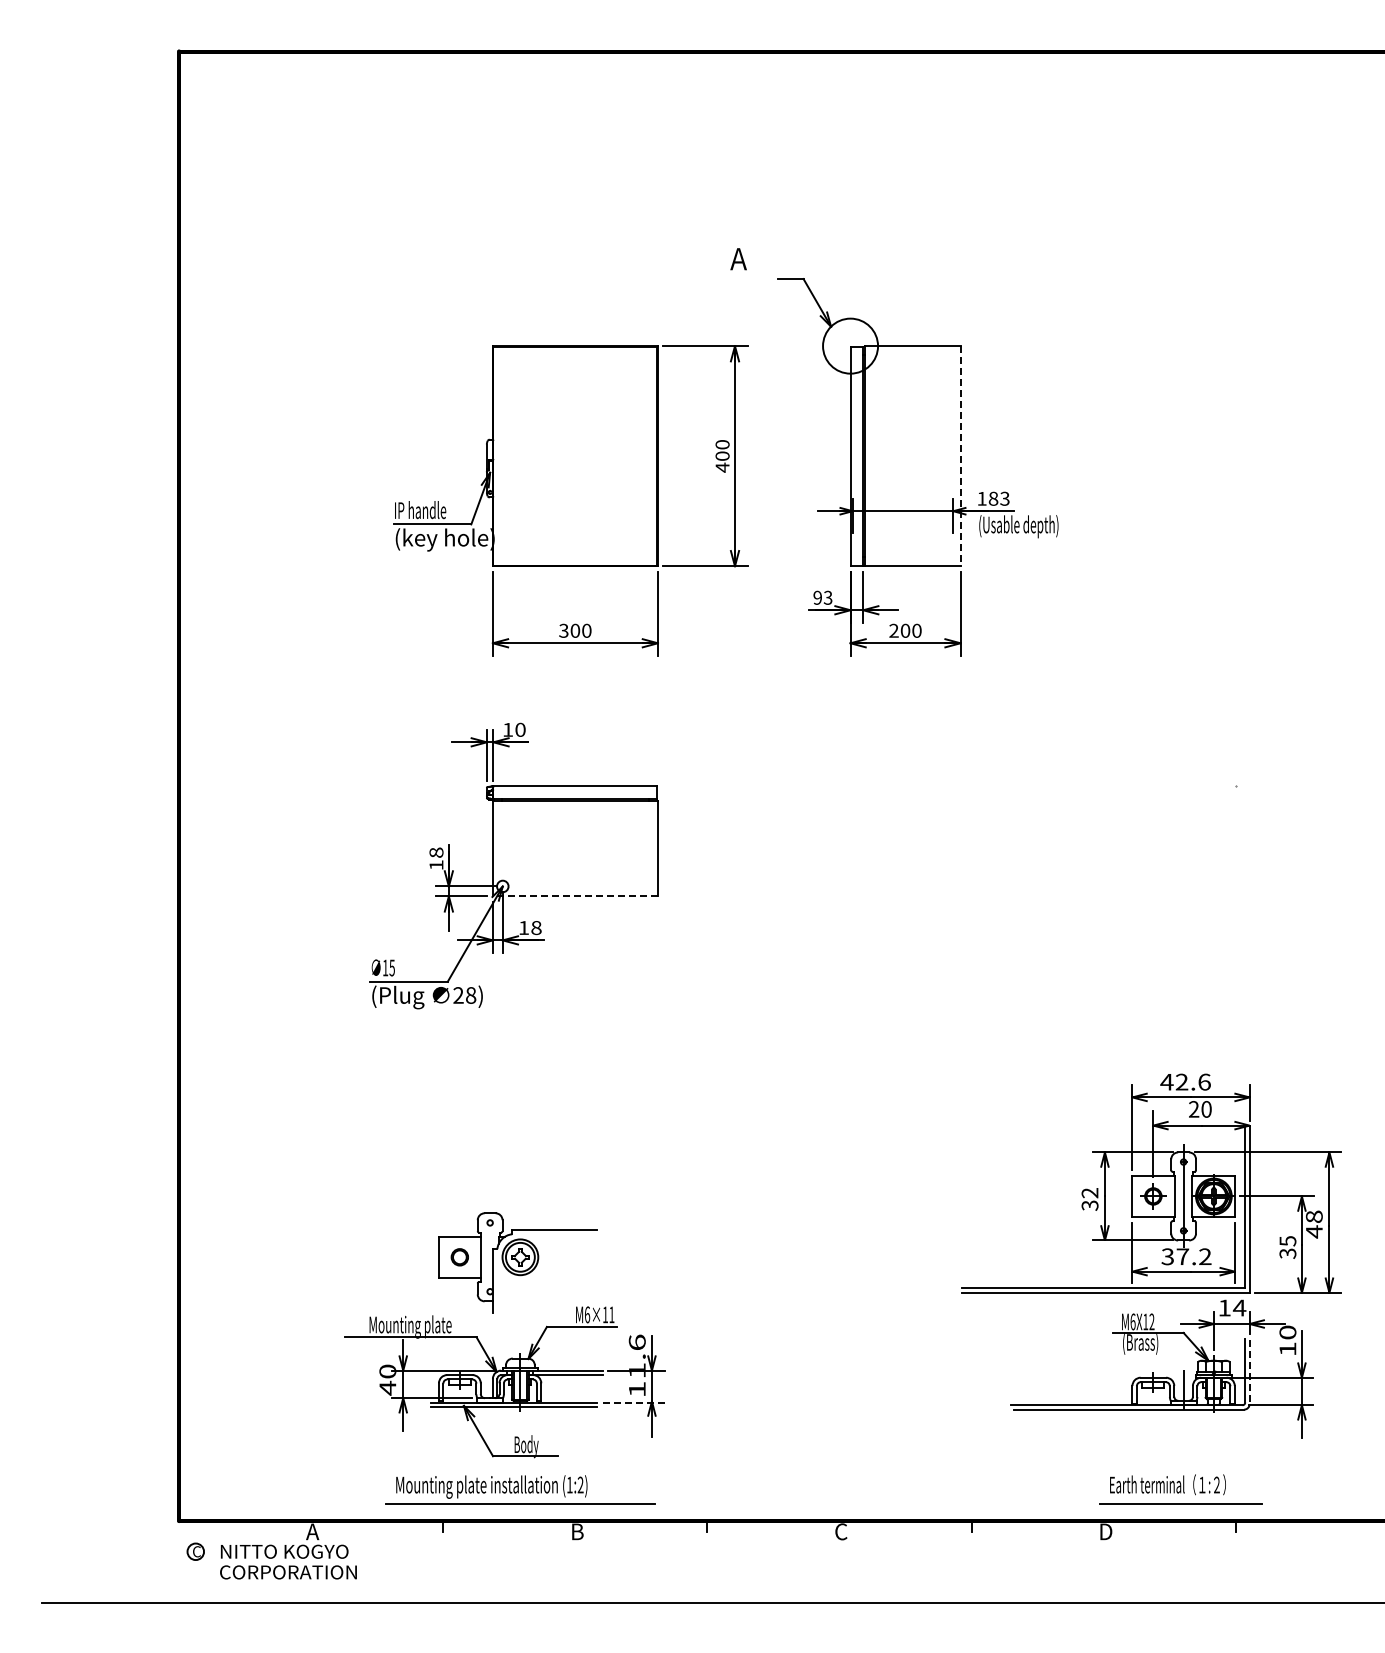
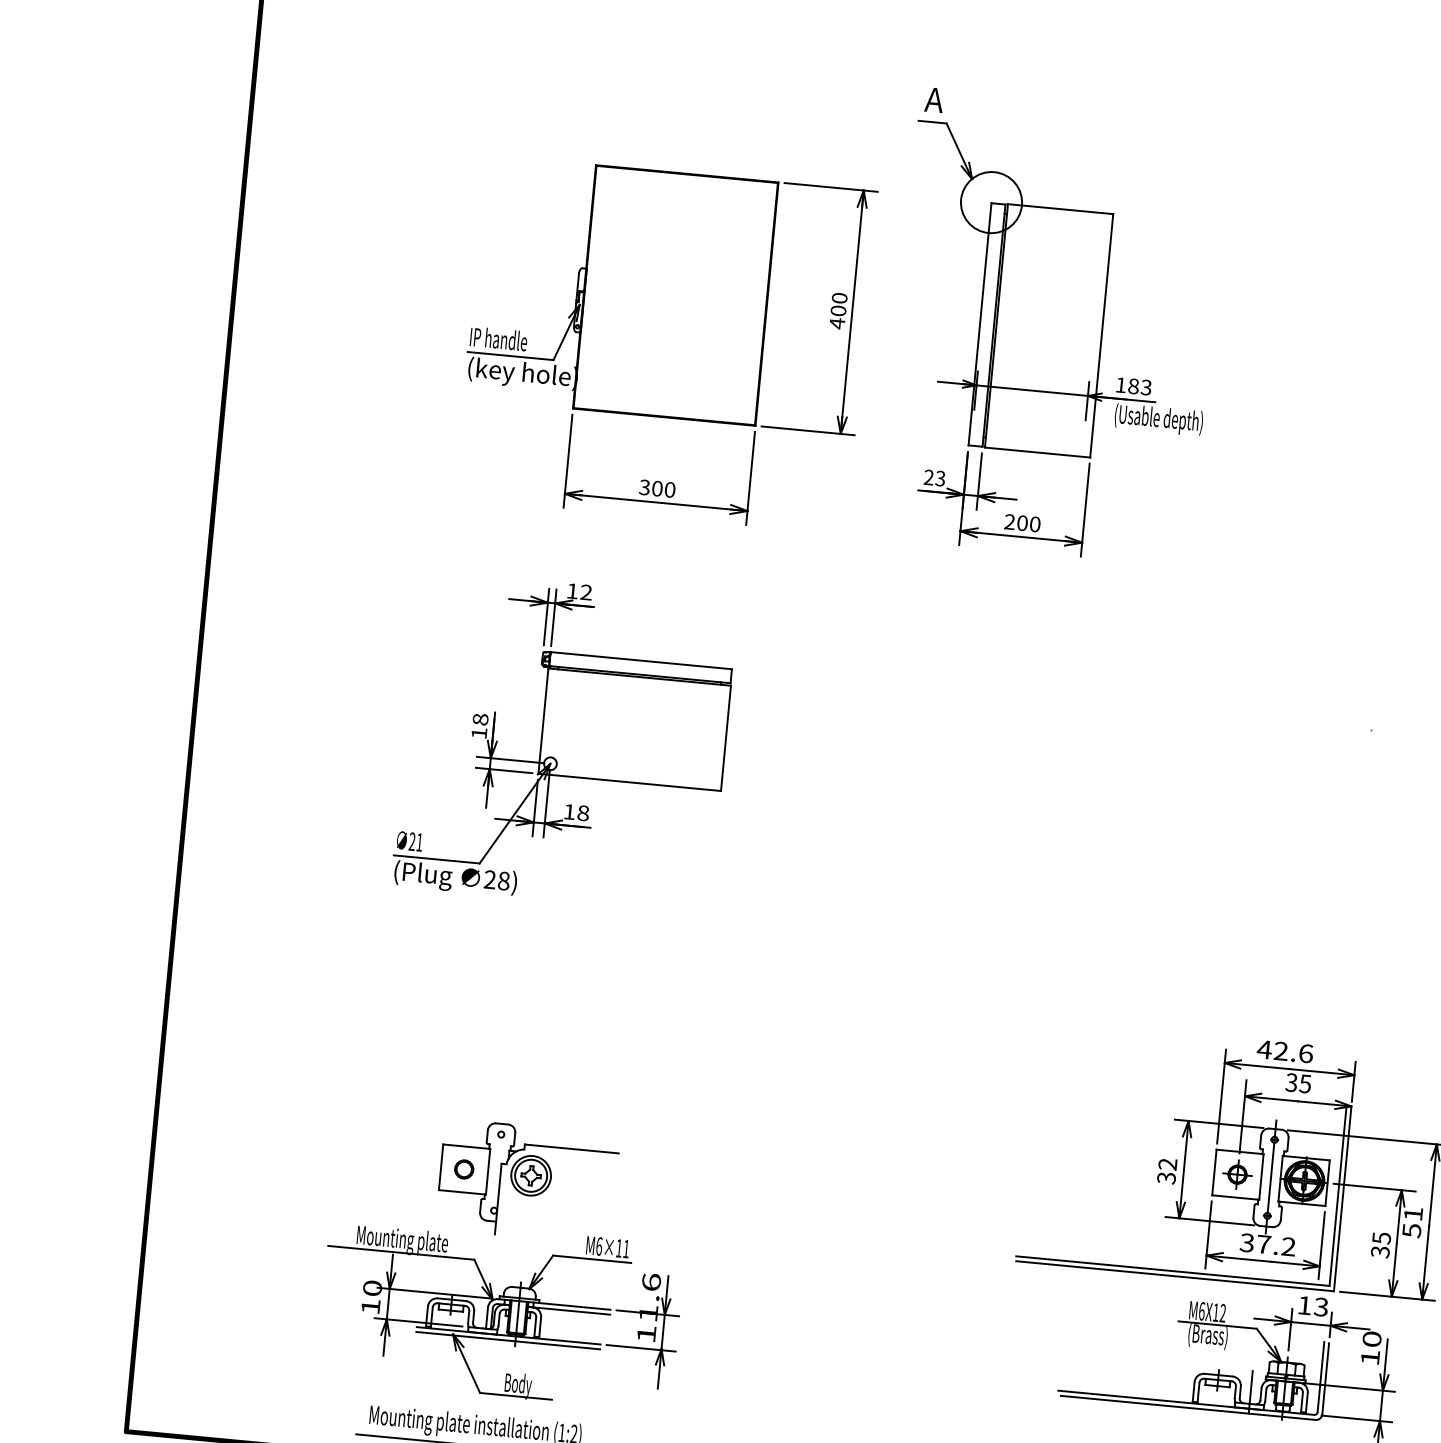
text: (738, 259) -> (934, 100), moved
line: (960, 456) -> (1101, 336), dashed -> solid
text: (817, 597) -> (928, 477), 93 -> 23
text: (520, 729) -> (586, 592), 10 -> 12
line: (575, 896) -> (629, 782), dashed -> solid
text: (388, 967) -> (415, 841), 15 -> 21
text: (1199, 1109) -> (1297, 1083), 20 -> 35
text: (1313, 1224) -> (1411, 1222), 48 -> 51
text: (1239, 1307) -> (1321, 1306), 14 -> 13
line: (1249, 1372) -> (1325, 1379), dashed -> solid
text: (387, 1387) -> (370, 1305), 40 -> 10
line: (633, 1402) -> (641, 1348), dashed -> solid

